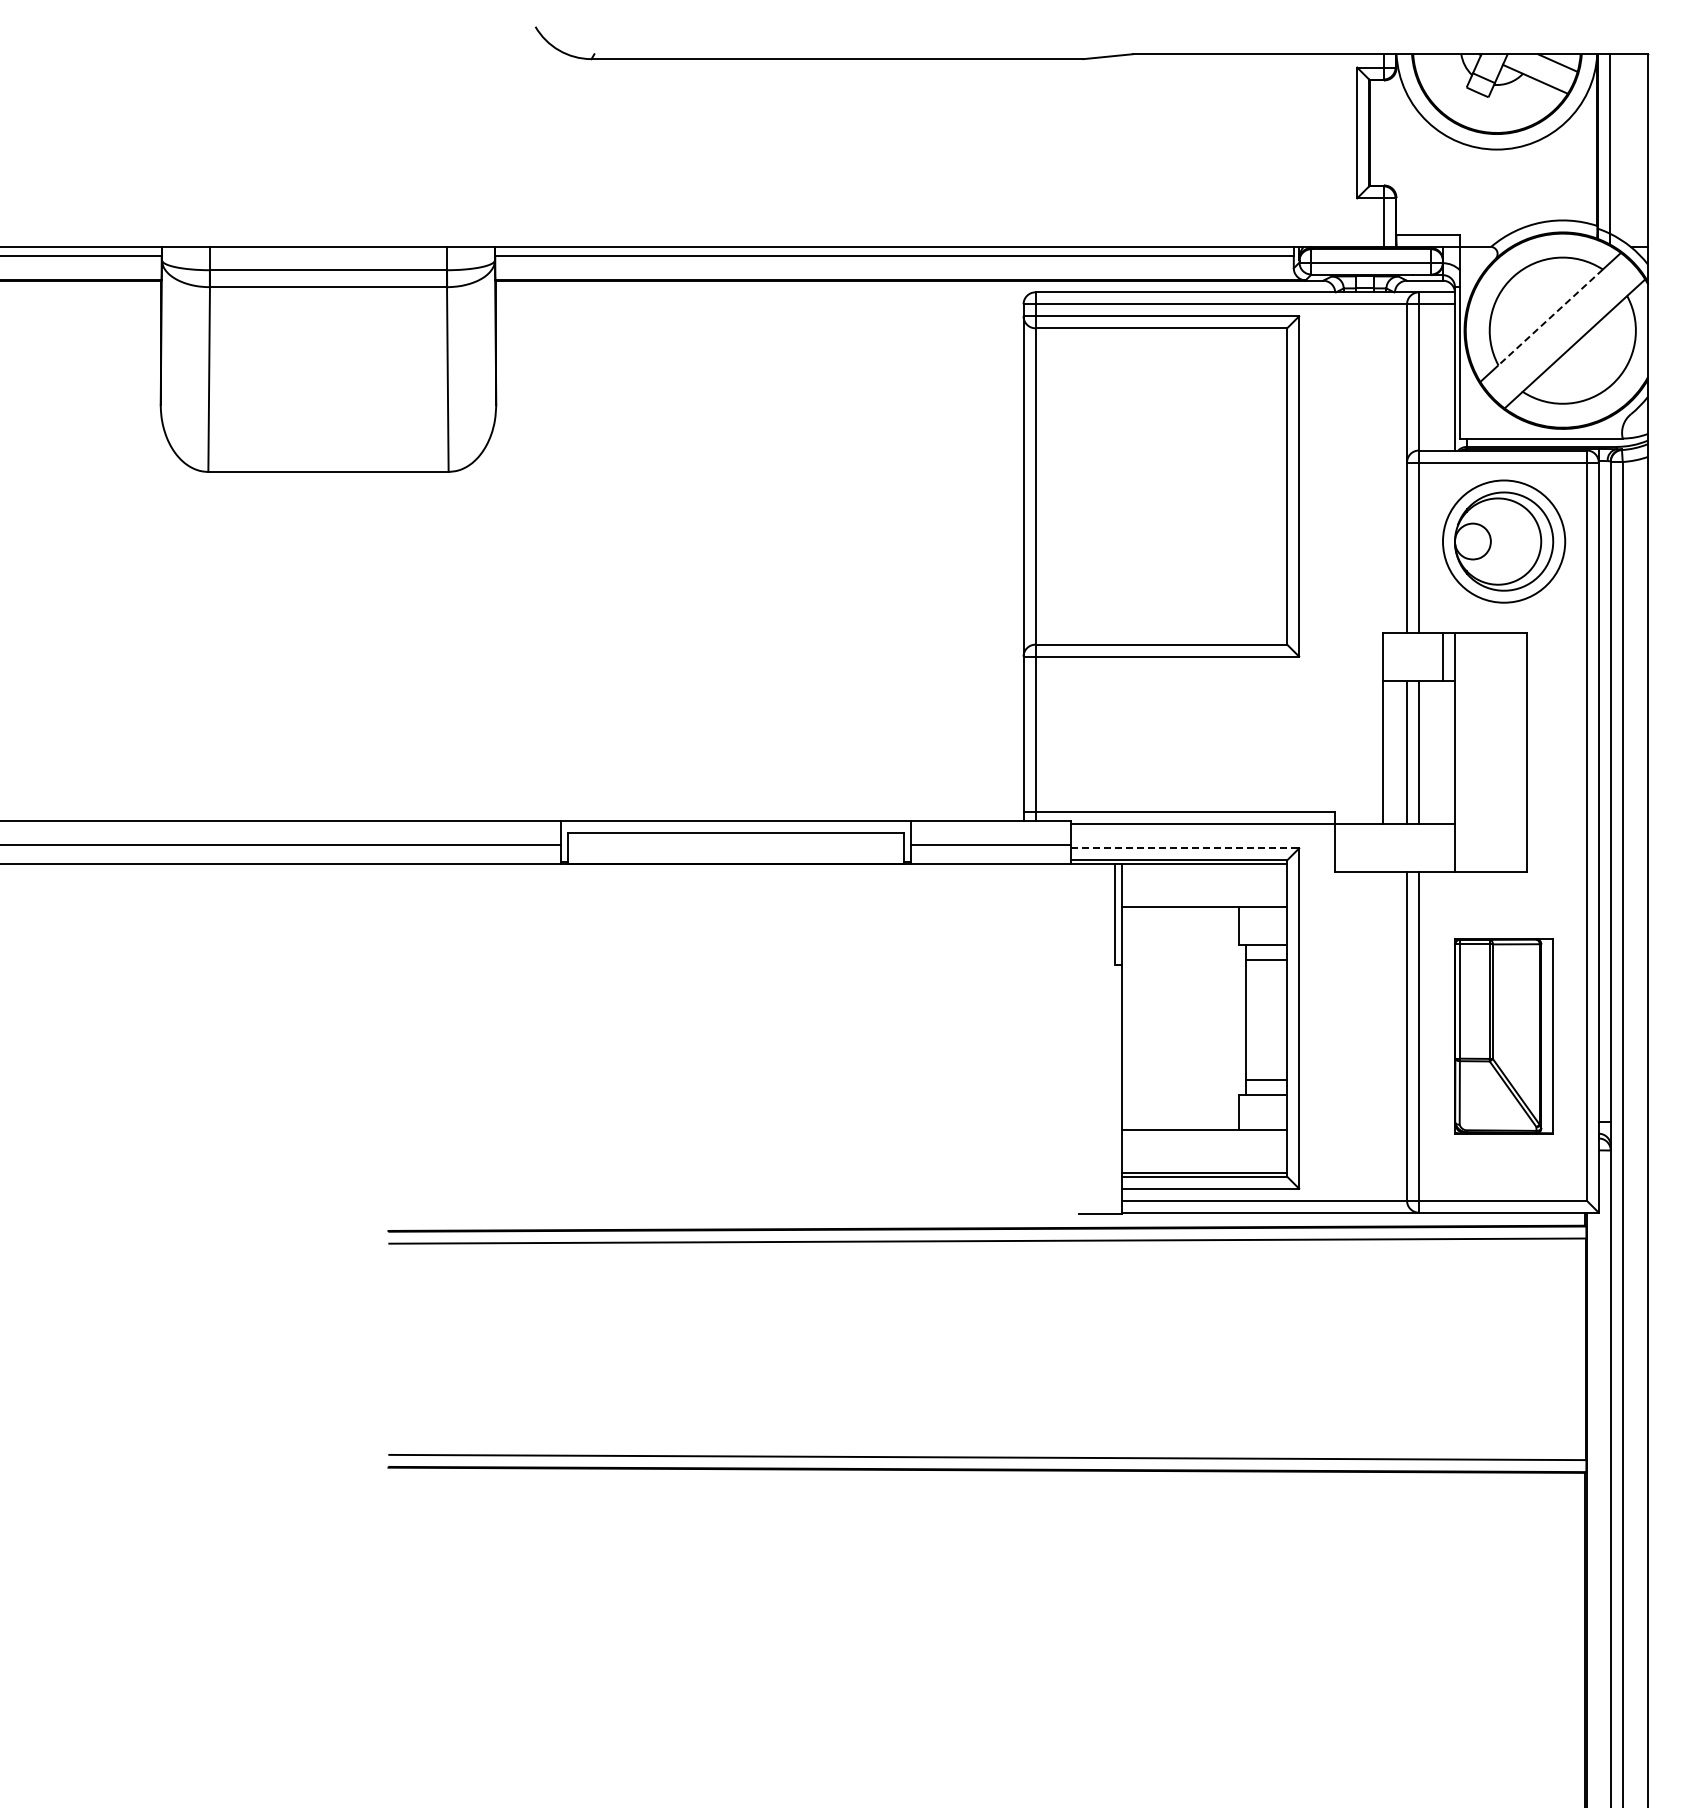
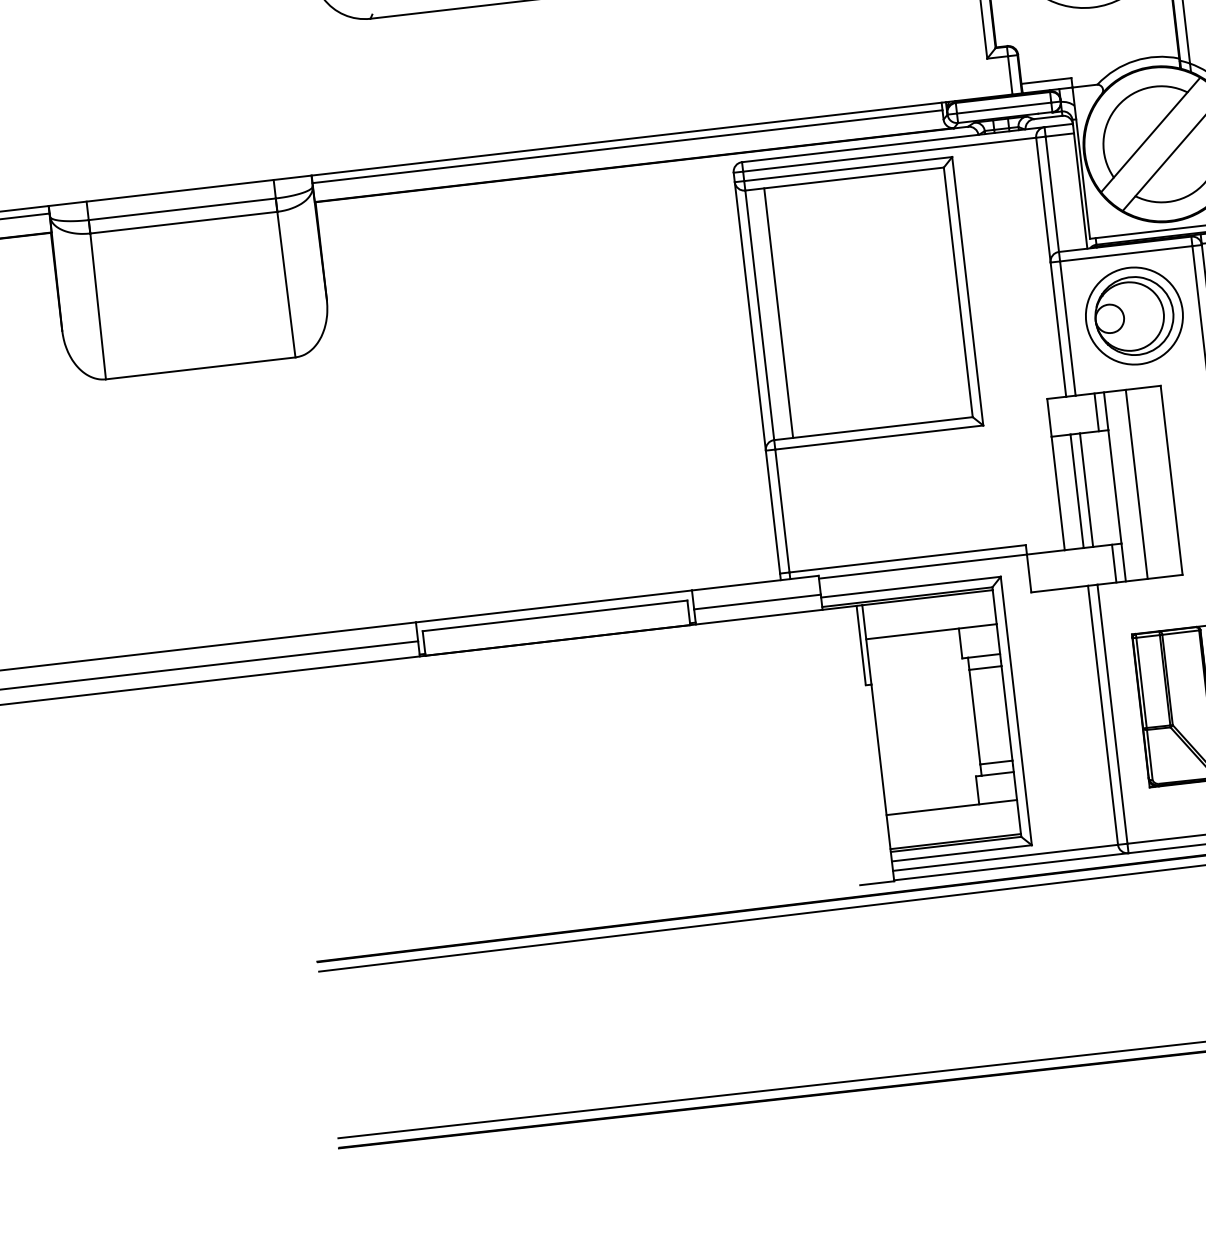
line: (1550, 317) -> (1150, 135), dashed -> solid
line: (1059, 486) -> (778, 313), added
line: (1482, 752) -> (1136, 484), added
line: (1185, 848) -> (911, 587), dashed -> solid
line: (1442, 848) -> (1113, 563), added

